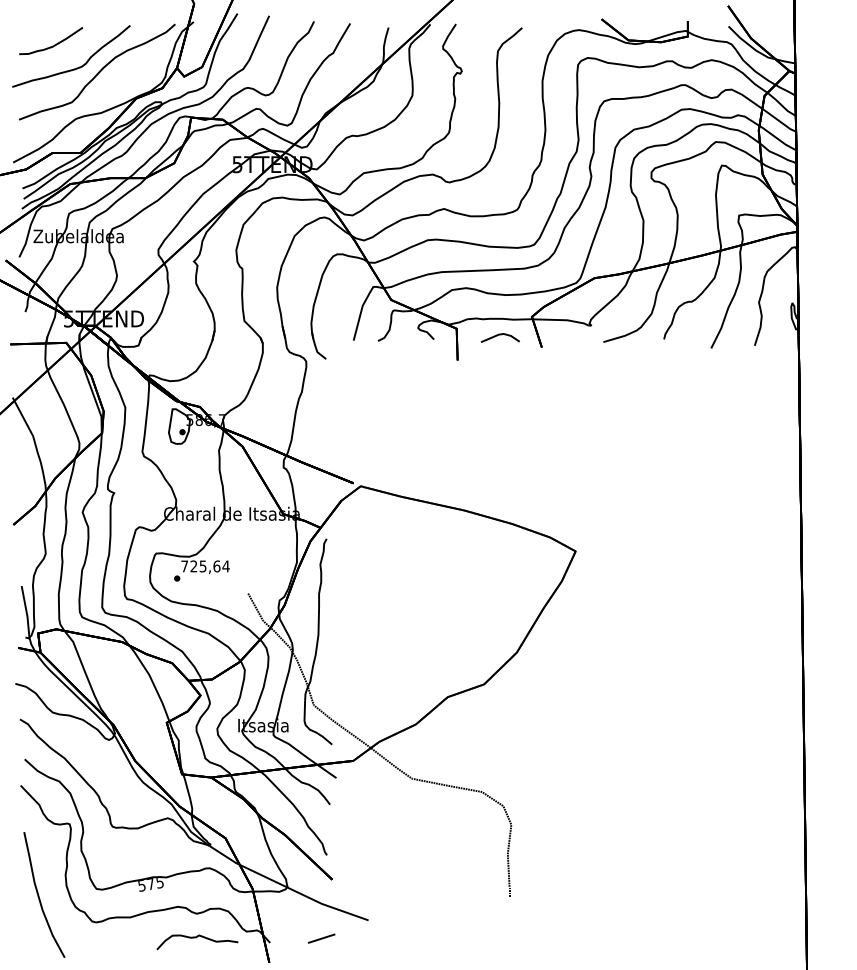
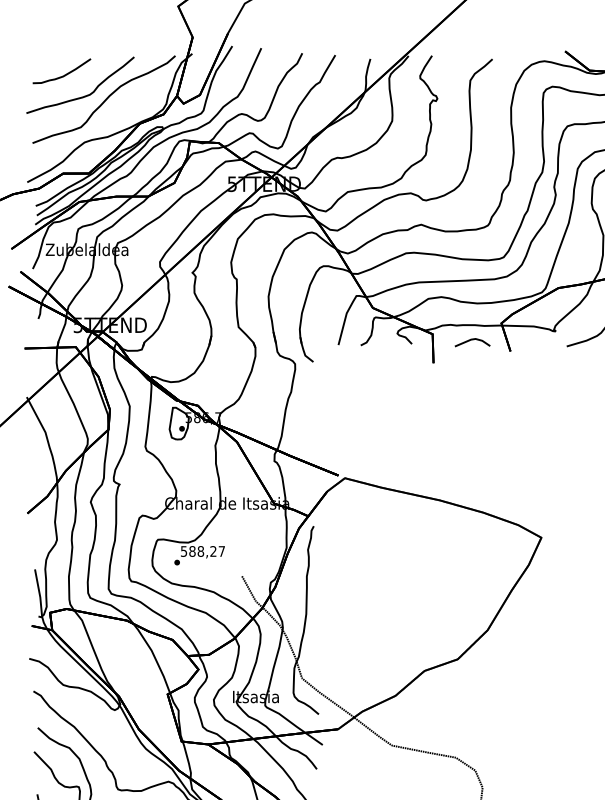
text: (205, 566) -> (203, 551), 725,64 -> 588,27

